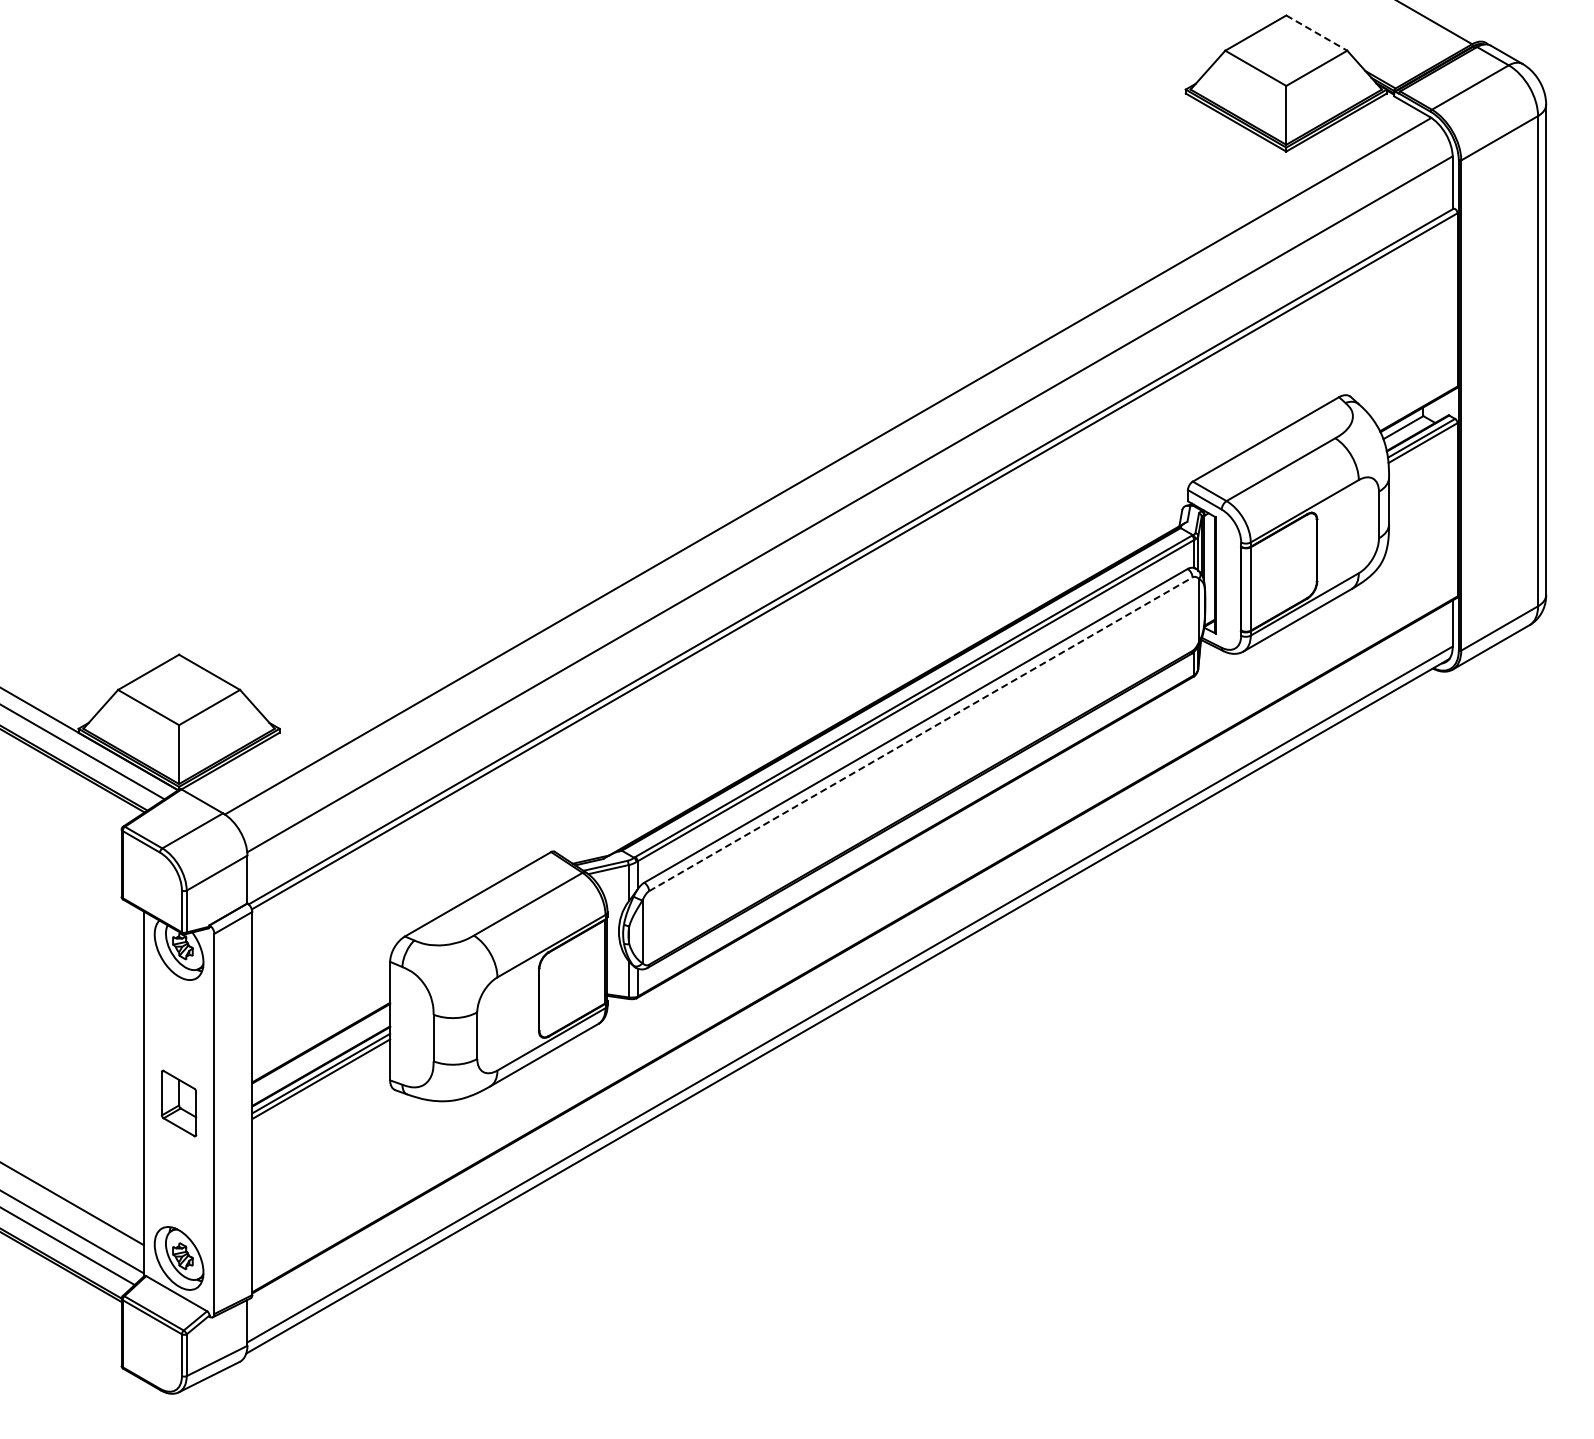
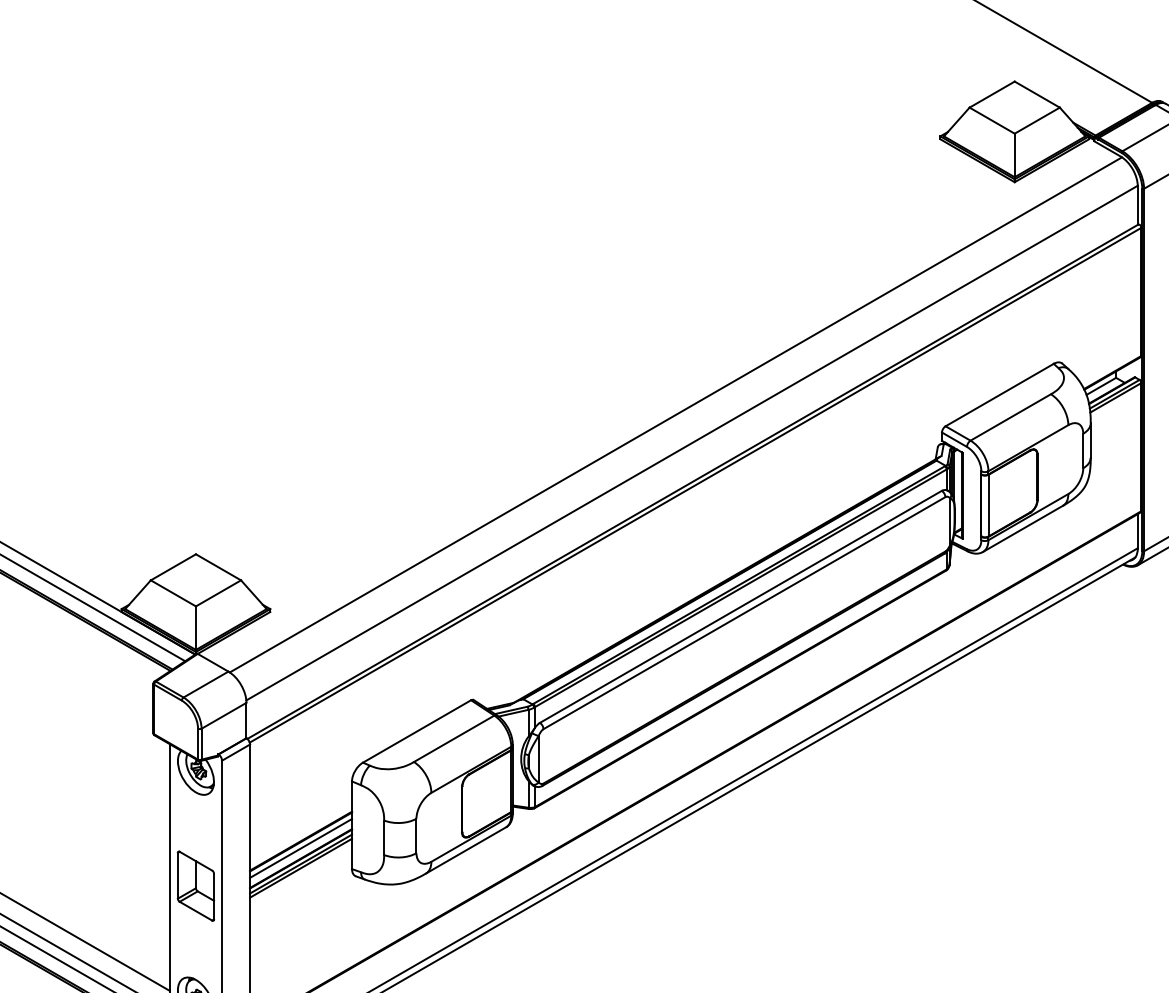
line: (1317, 33) -> (1037, 94), dashed -> solid
line: (920, 734) -> (744, 613), dashed -> solid
line: (321, 1052) -> (301, 848), added
part: (178, 1103) -> (195, 886), size x1.43

